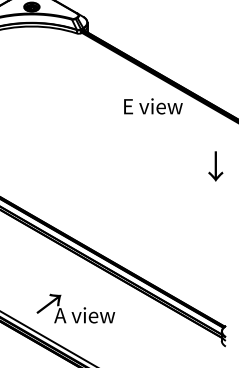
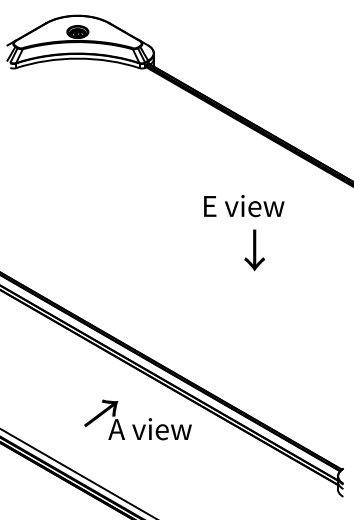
text: (153, 106) -> (244, 206), moved
text: (215, 166) -> (254, 250), moved
text: (75, 308) -> (137, 419), moved

